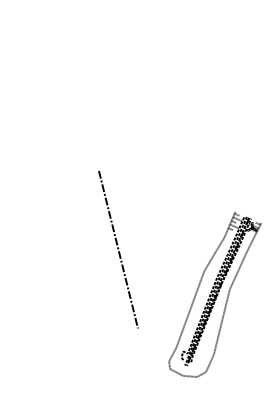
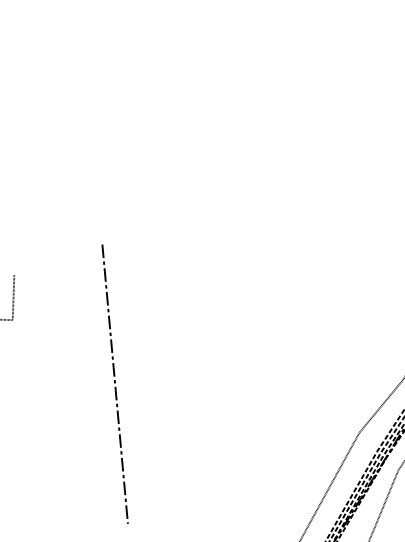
line: (118, 249) -> (115, 383), moved

